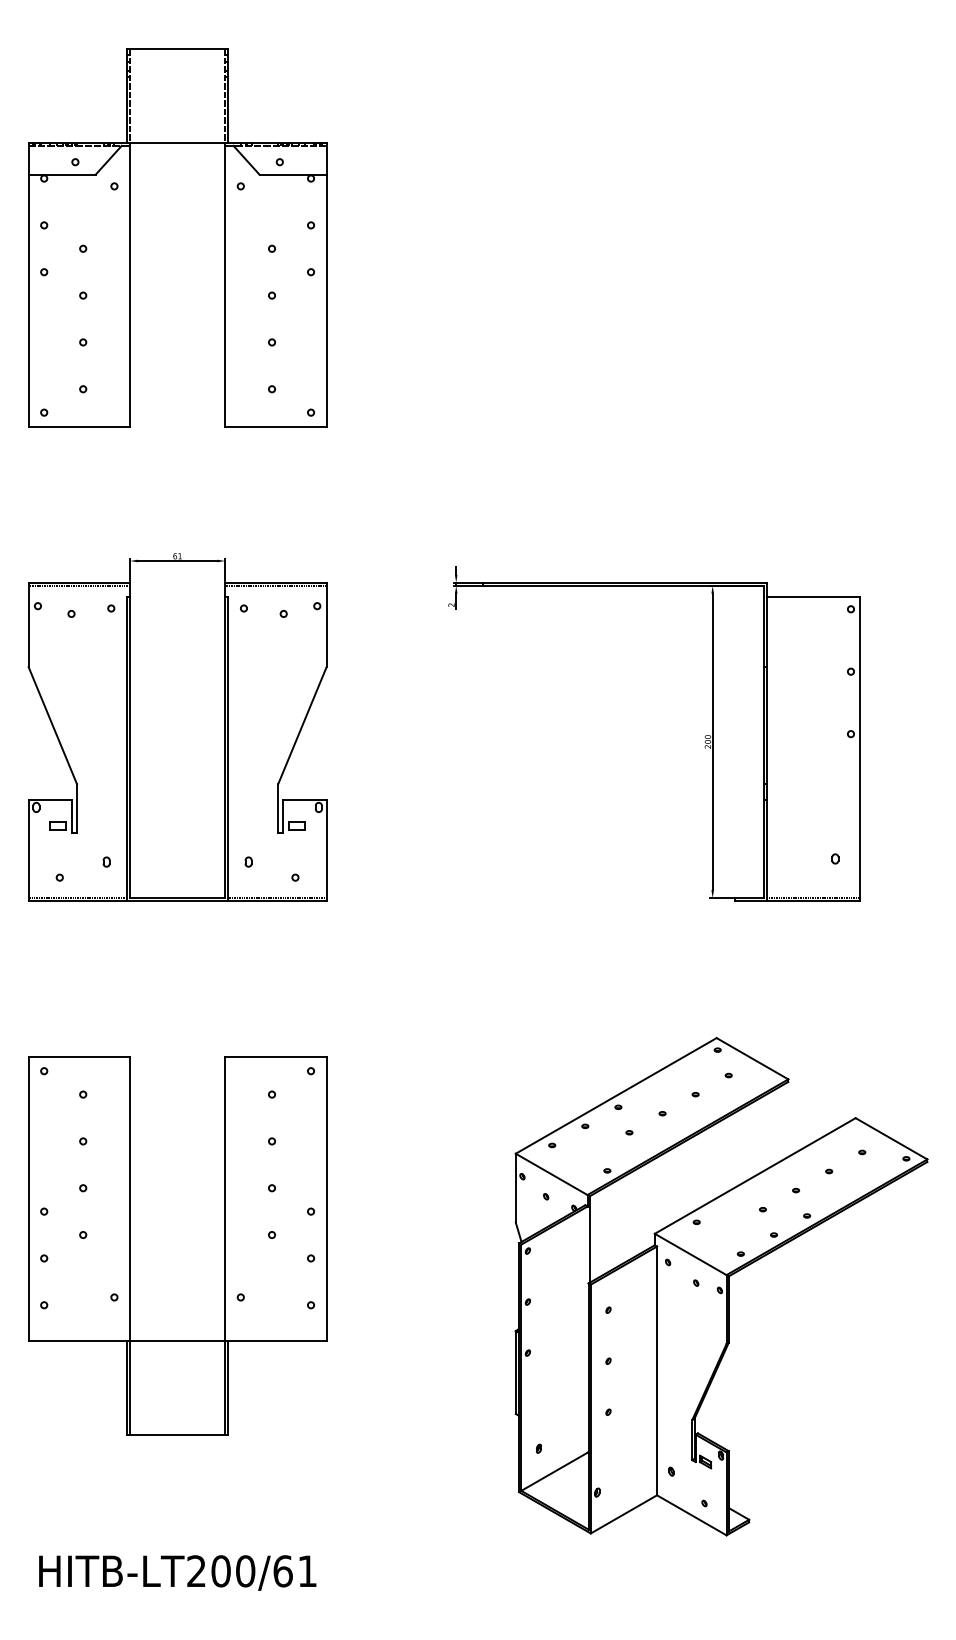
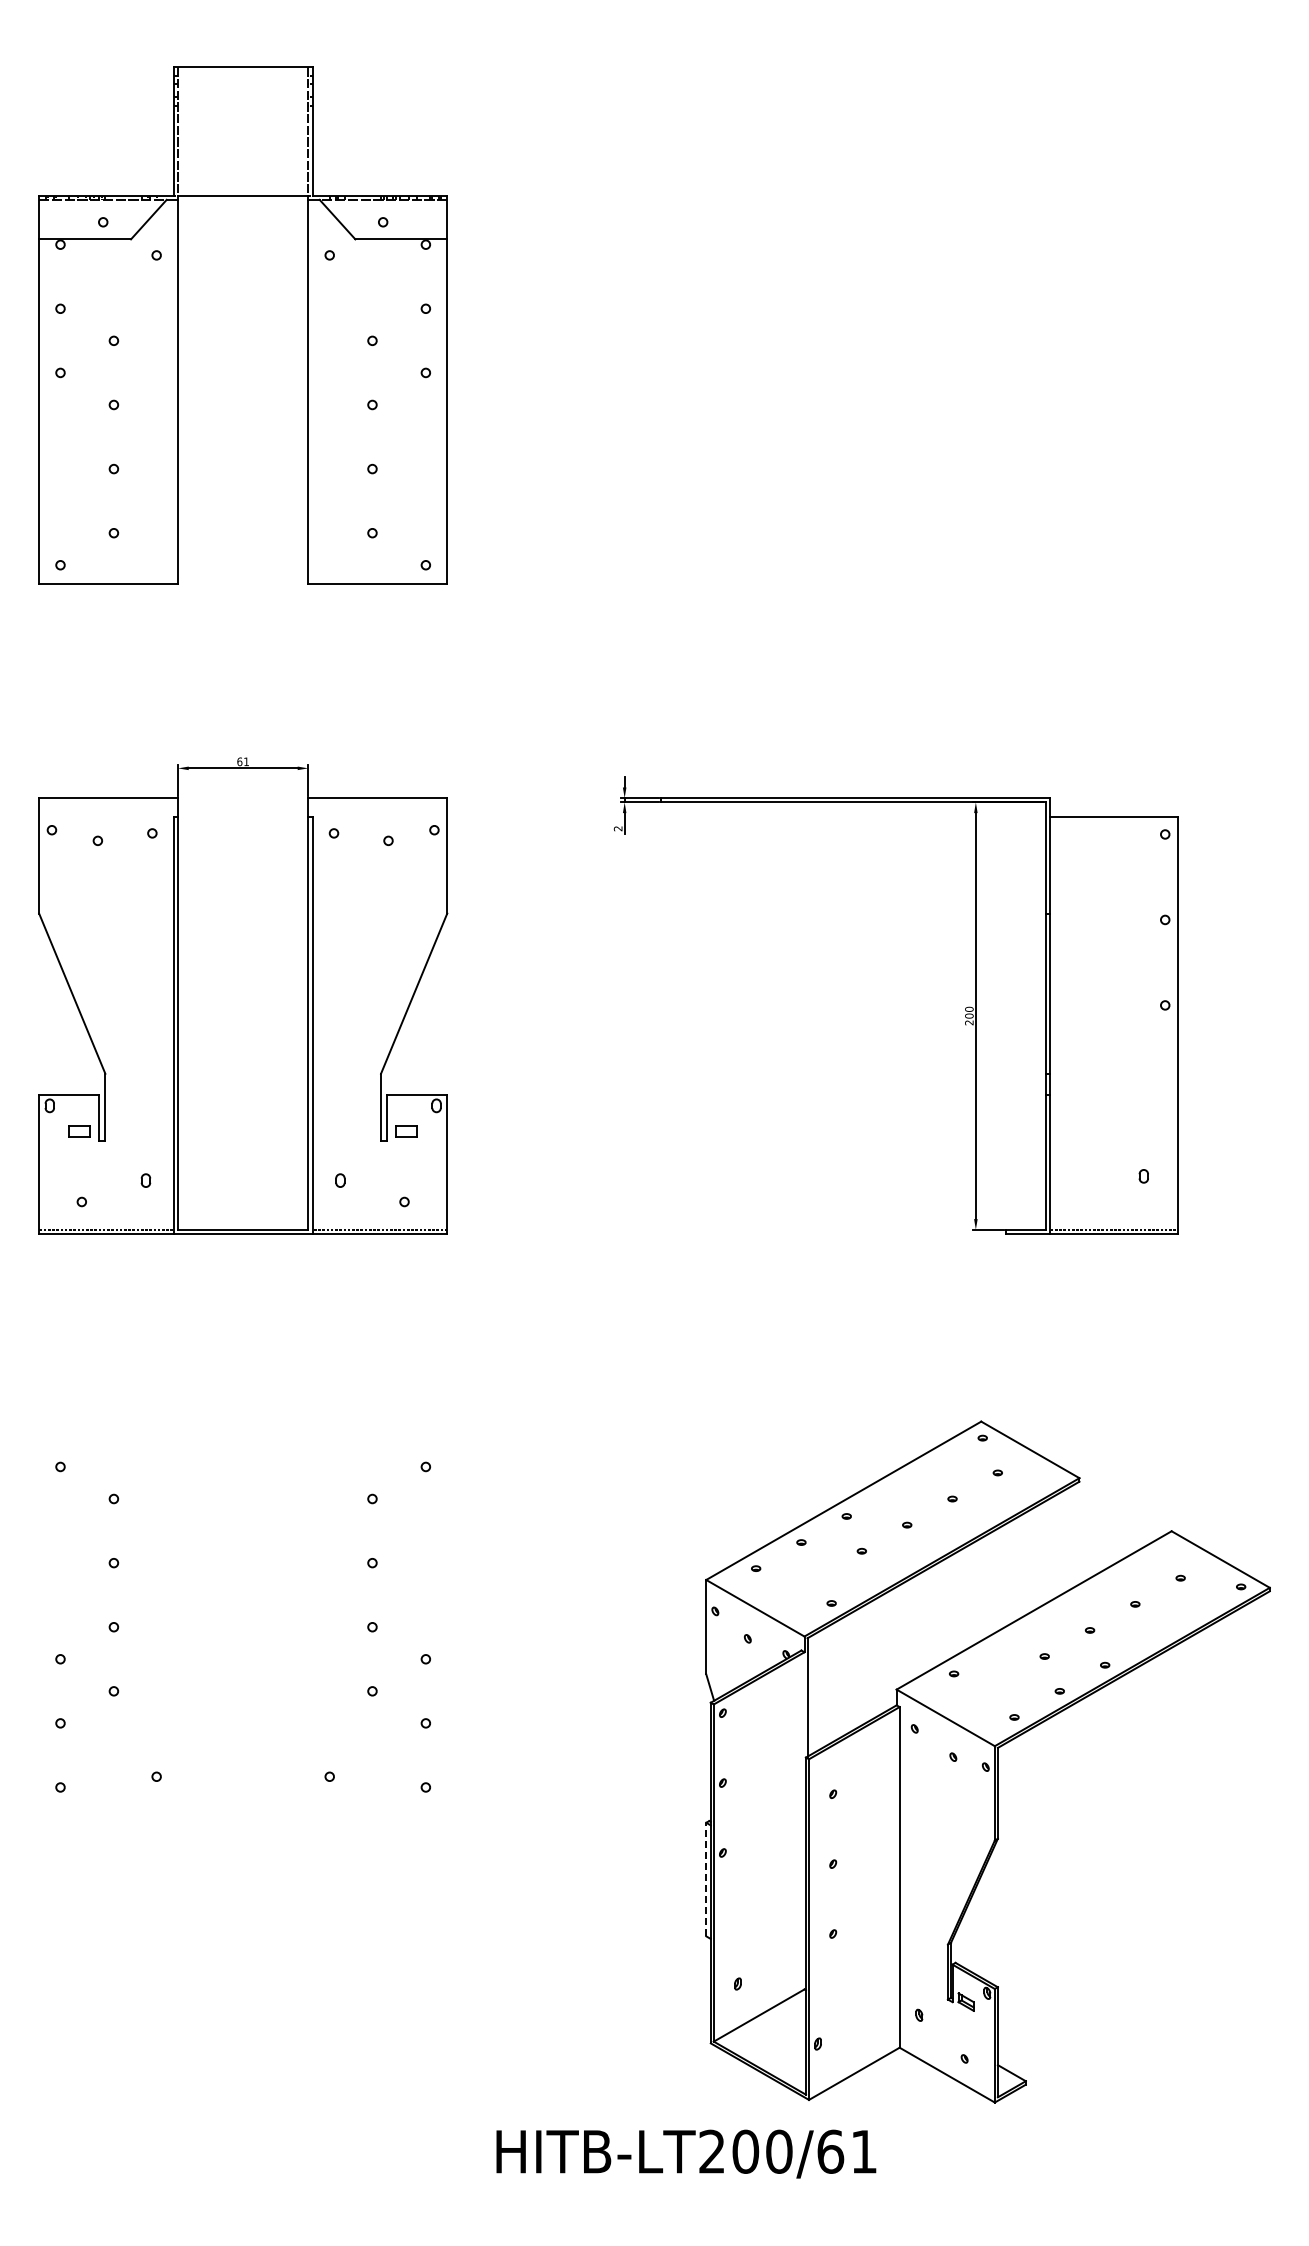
line: (79, 585) -> (108, 802), removed
line: (275, 585) -> (377, 802), removed
part: (130, 1246) -> (178, 1706), removed
line: (515, 1372) -> (706, 1879), solid -> dashed
text: (177, 1572) -> (686, 2153), moved

